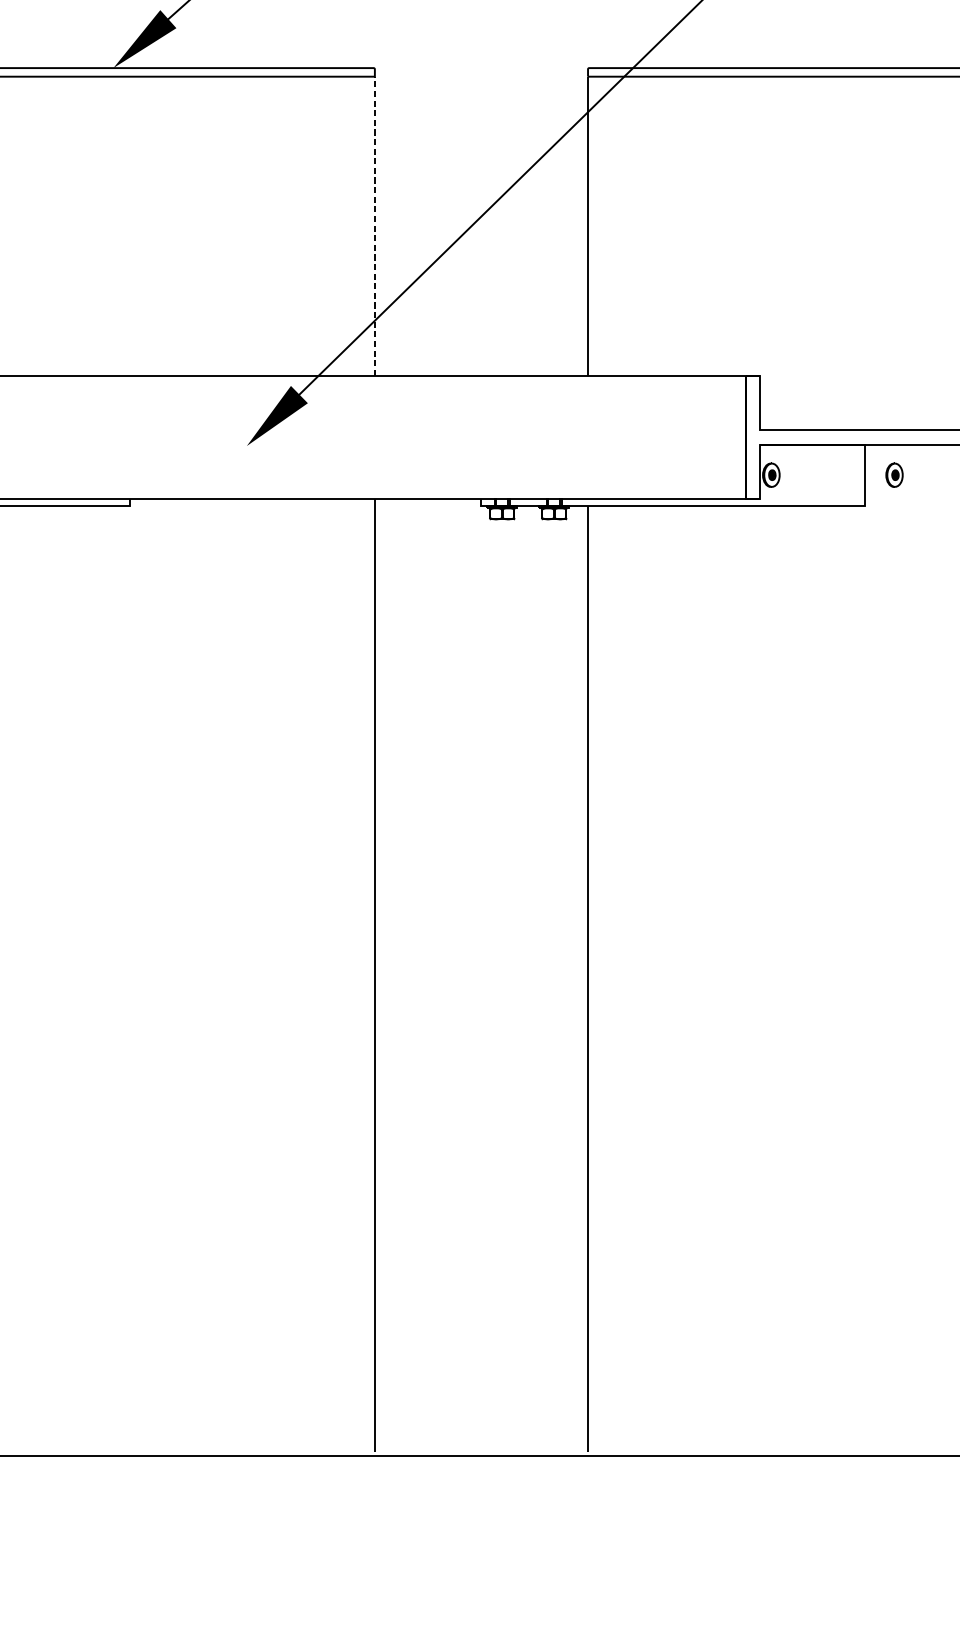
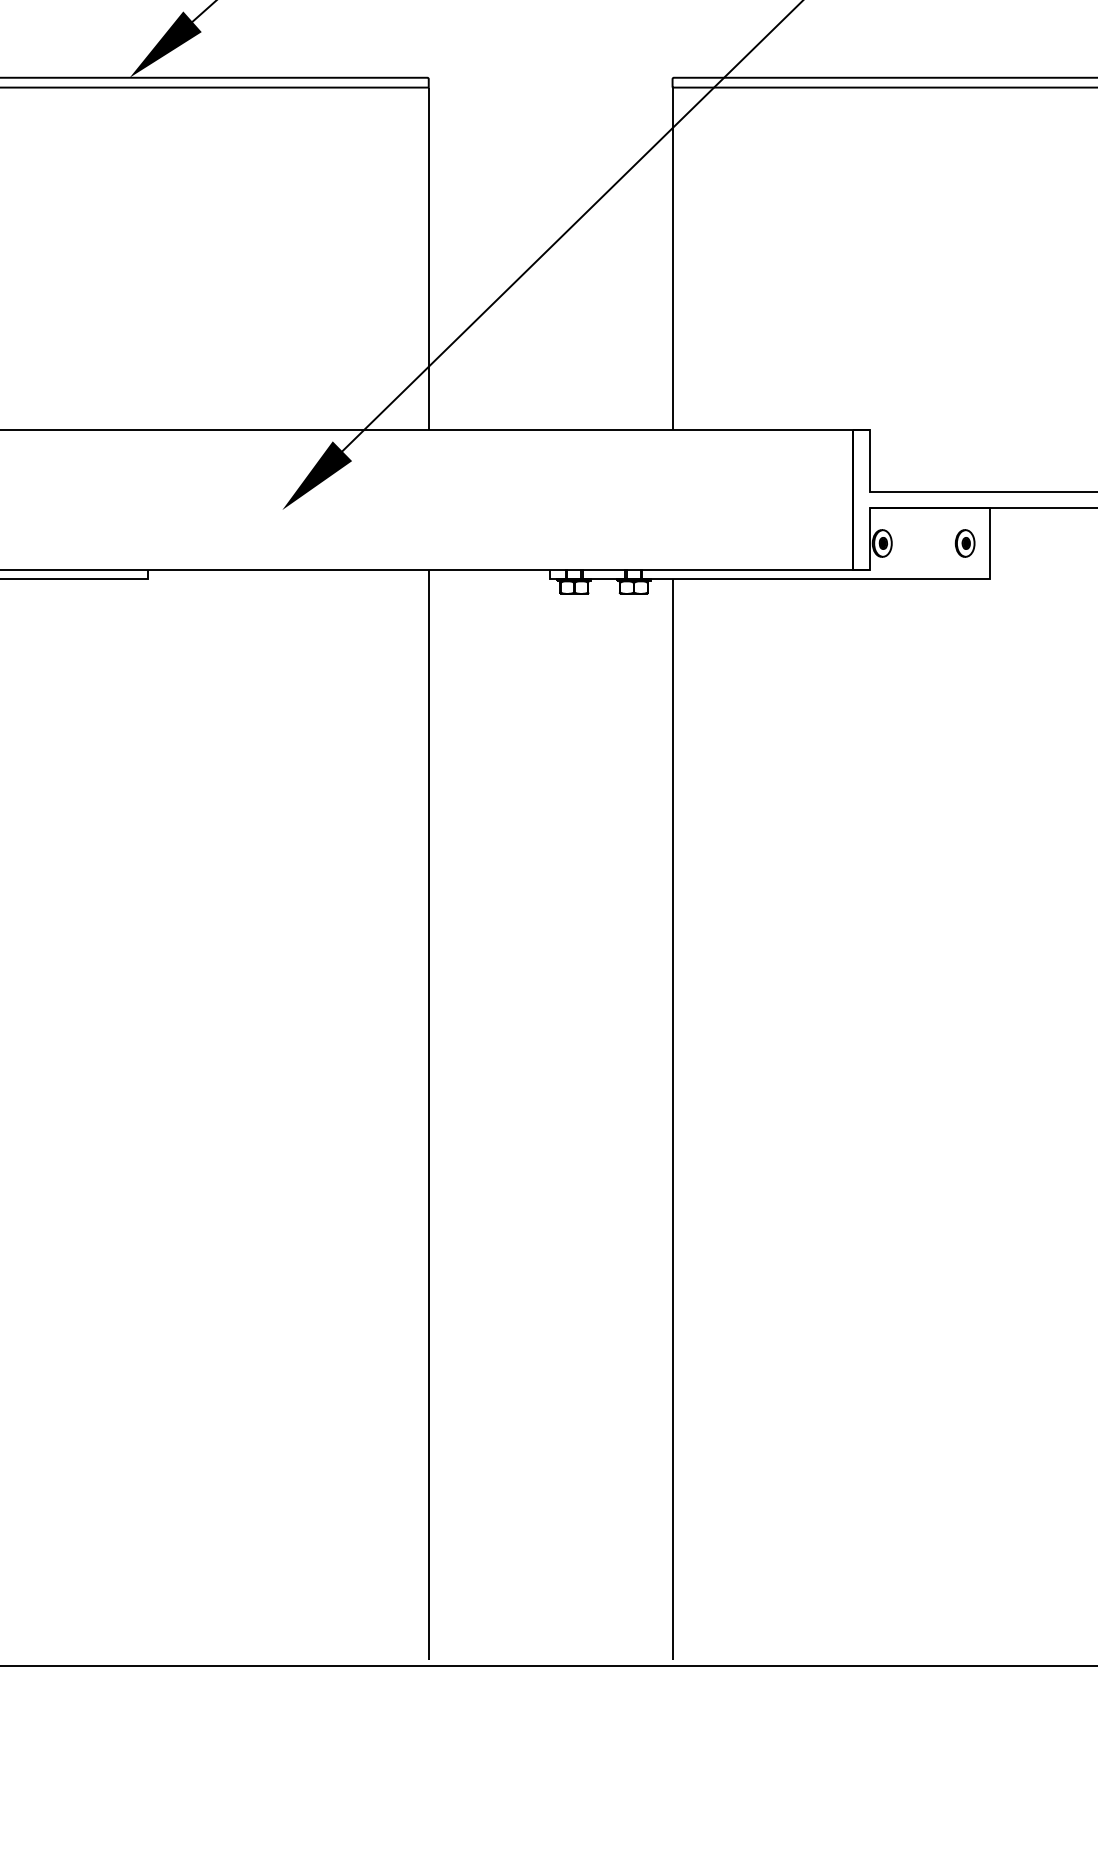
line: (374, 226) -> (428, 258), dashed -> solid
part: (893, 475) -> (964, 543), moved

